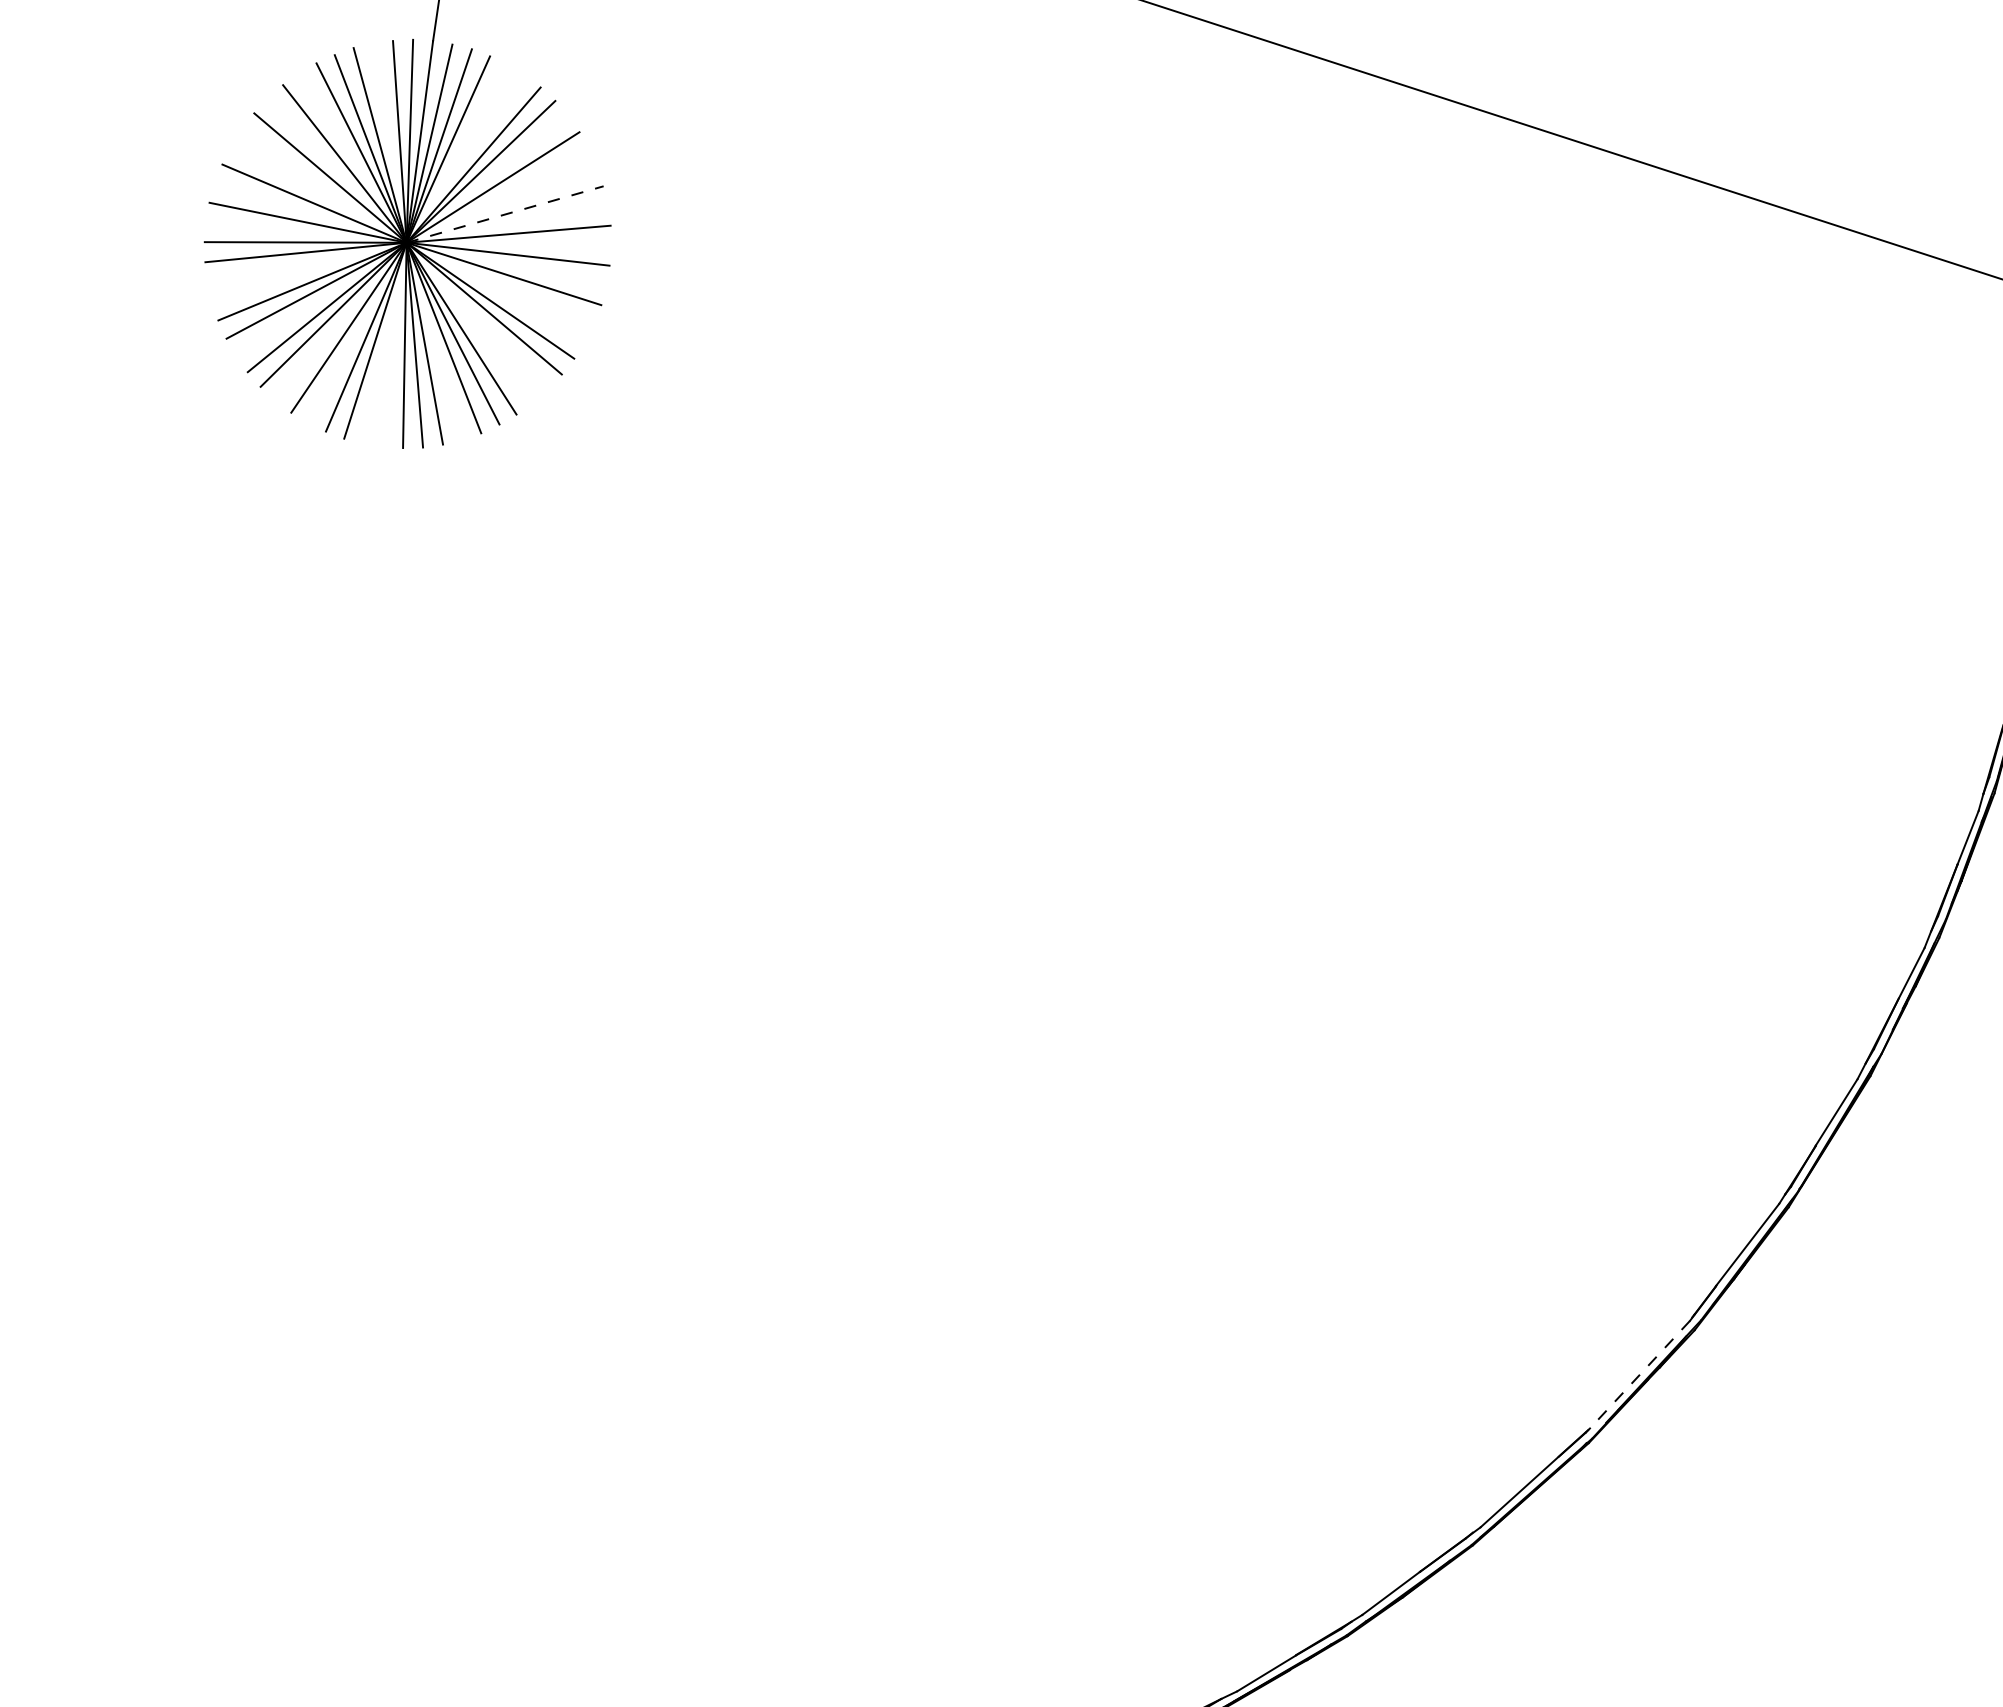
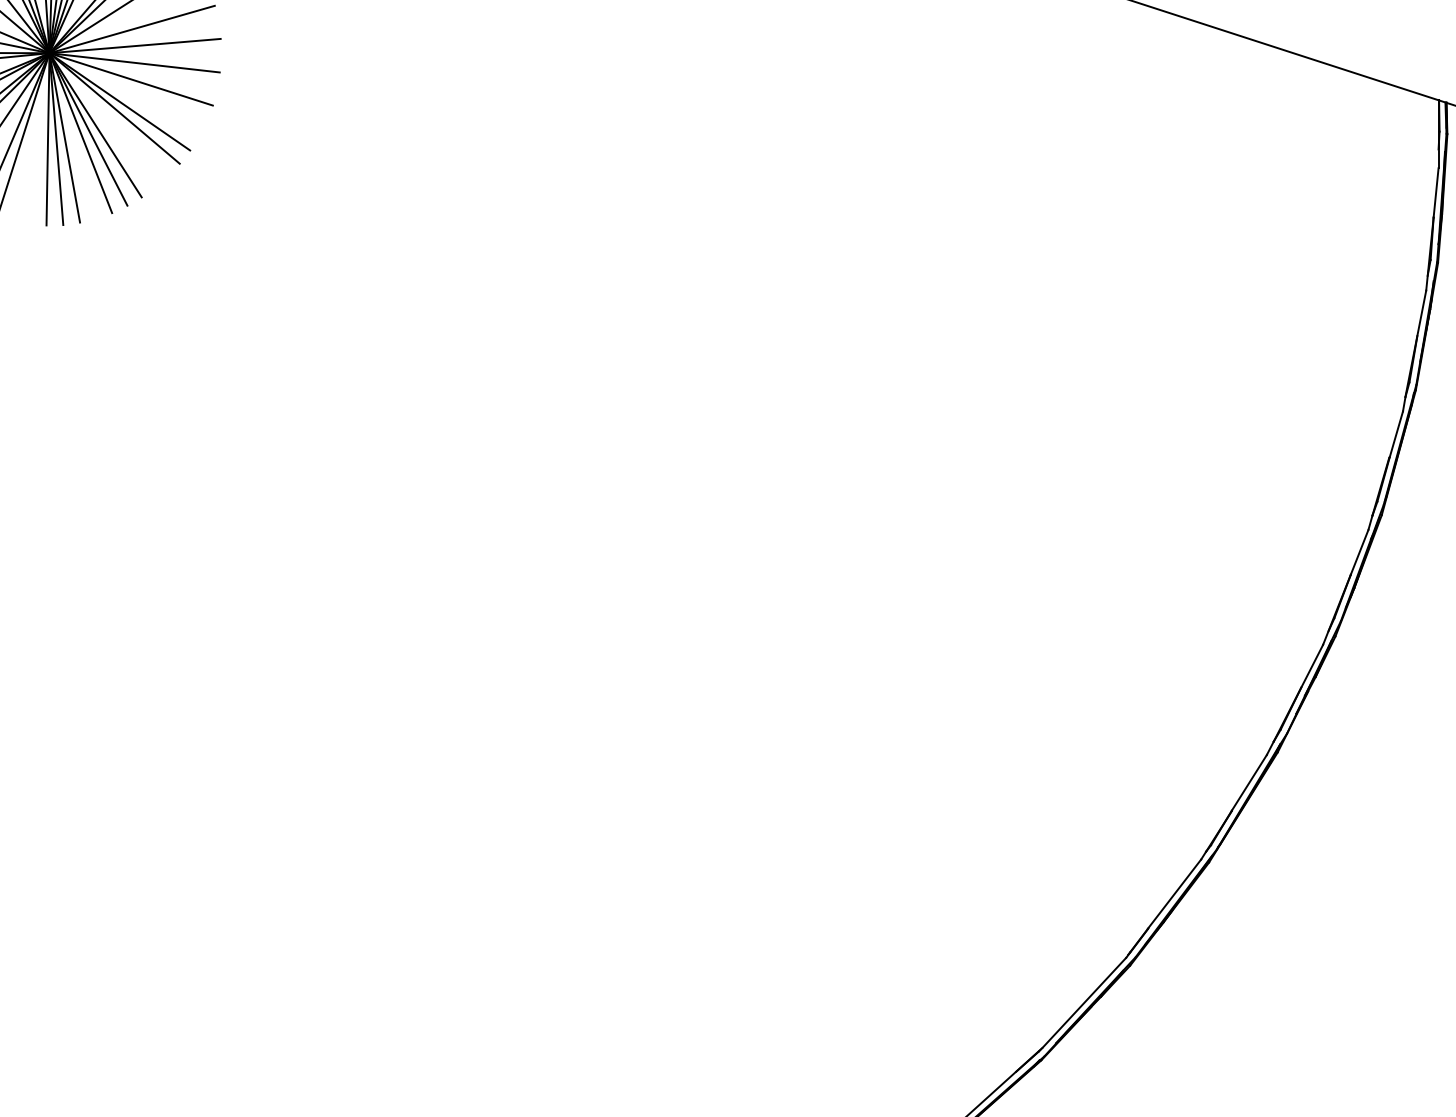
line: (505, 214) -> (132, 29), dashed -> solid
line: (1639, 1375) -> (1083, 1003), dashed -> solid

